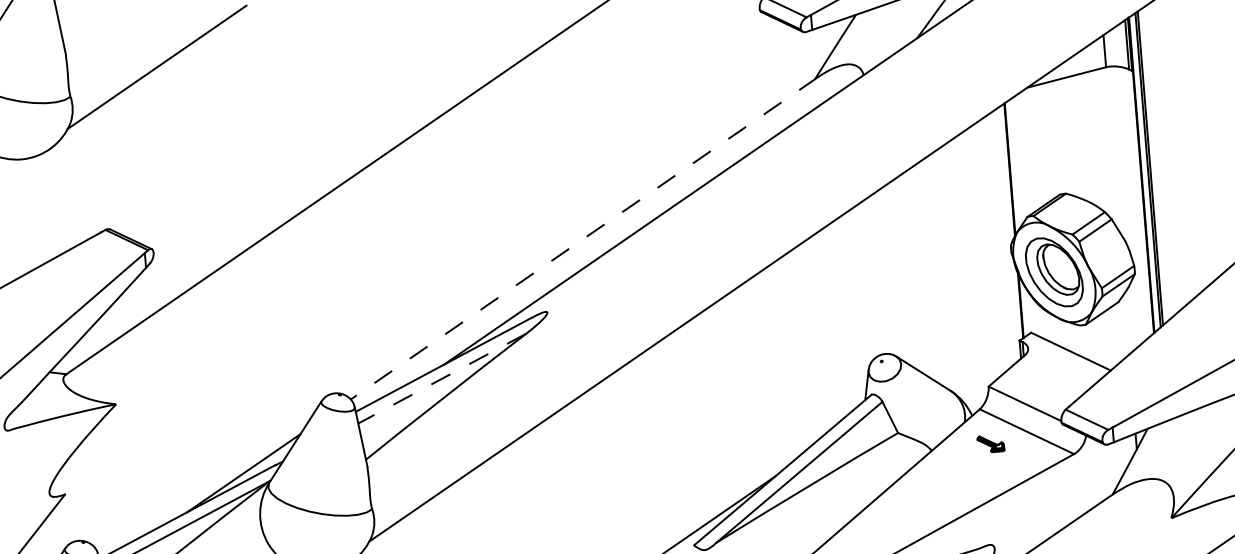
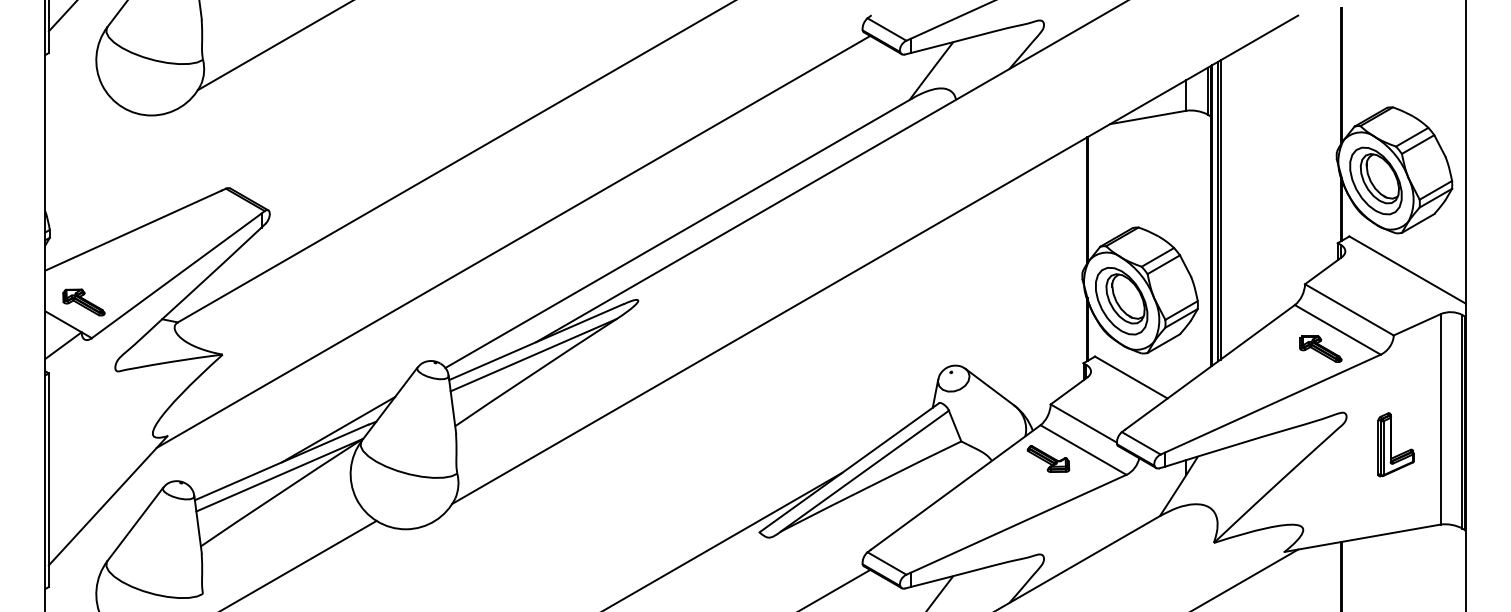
line: (583, 238) -> (678, 233), dashed -> solid
line: (411, 261) -> (513, 241), added
line: (442, 378) -> (533, 355), dashed -> solid
part: (990, 443) -> (1048, 458), size x1.67

